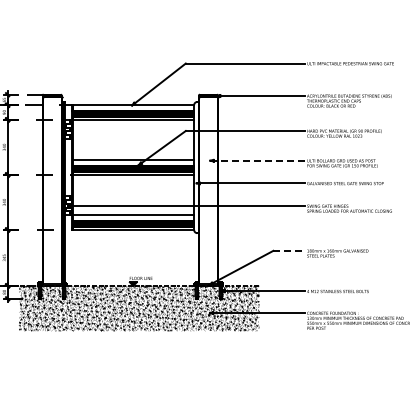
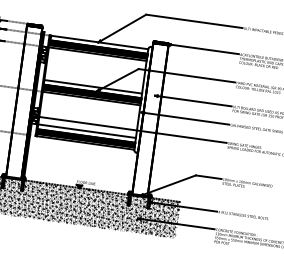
line: (258, 160) -> (193, 100), dashed -> solid
line: (289, 250) -> (208, 176), dashed -> solid

